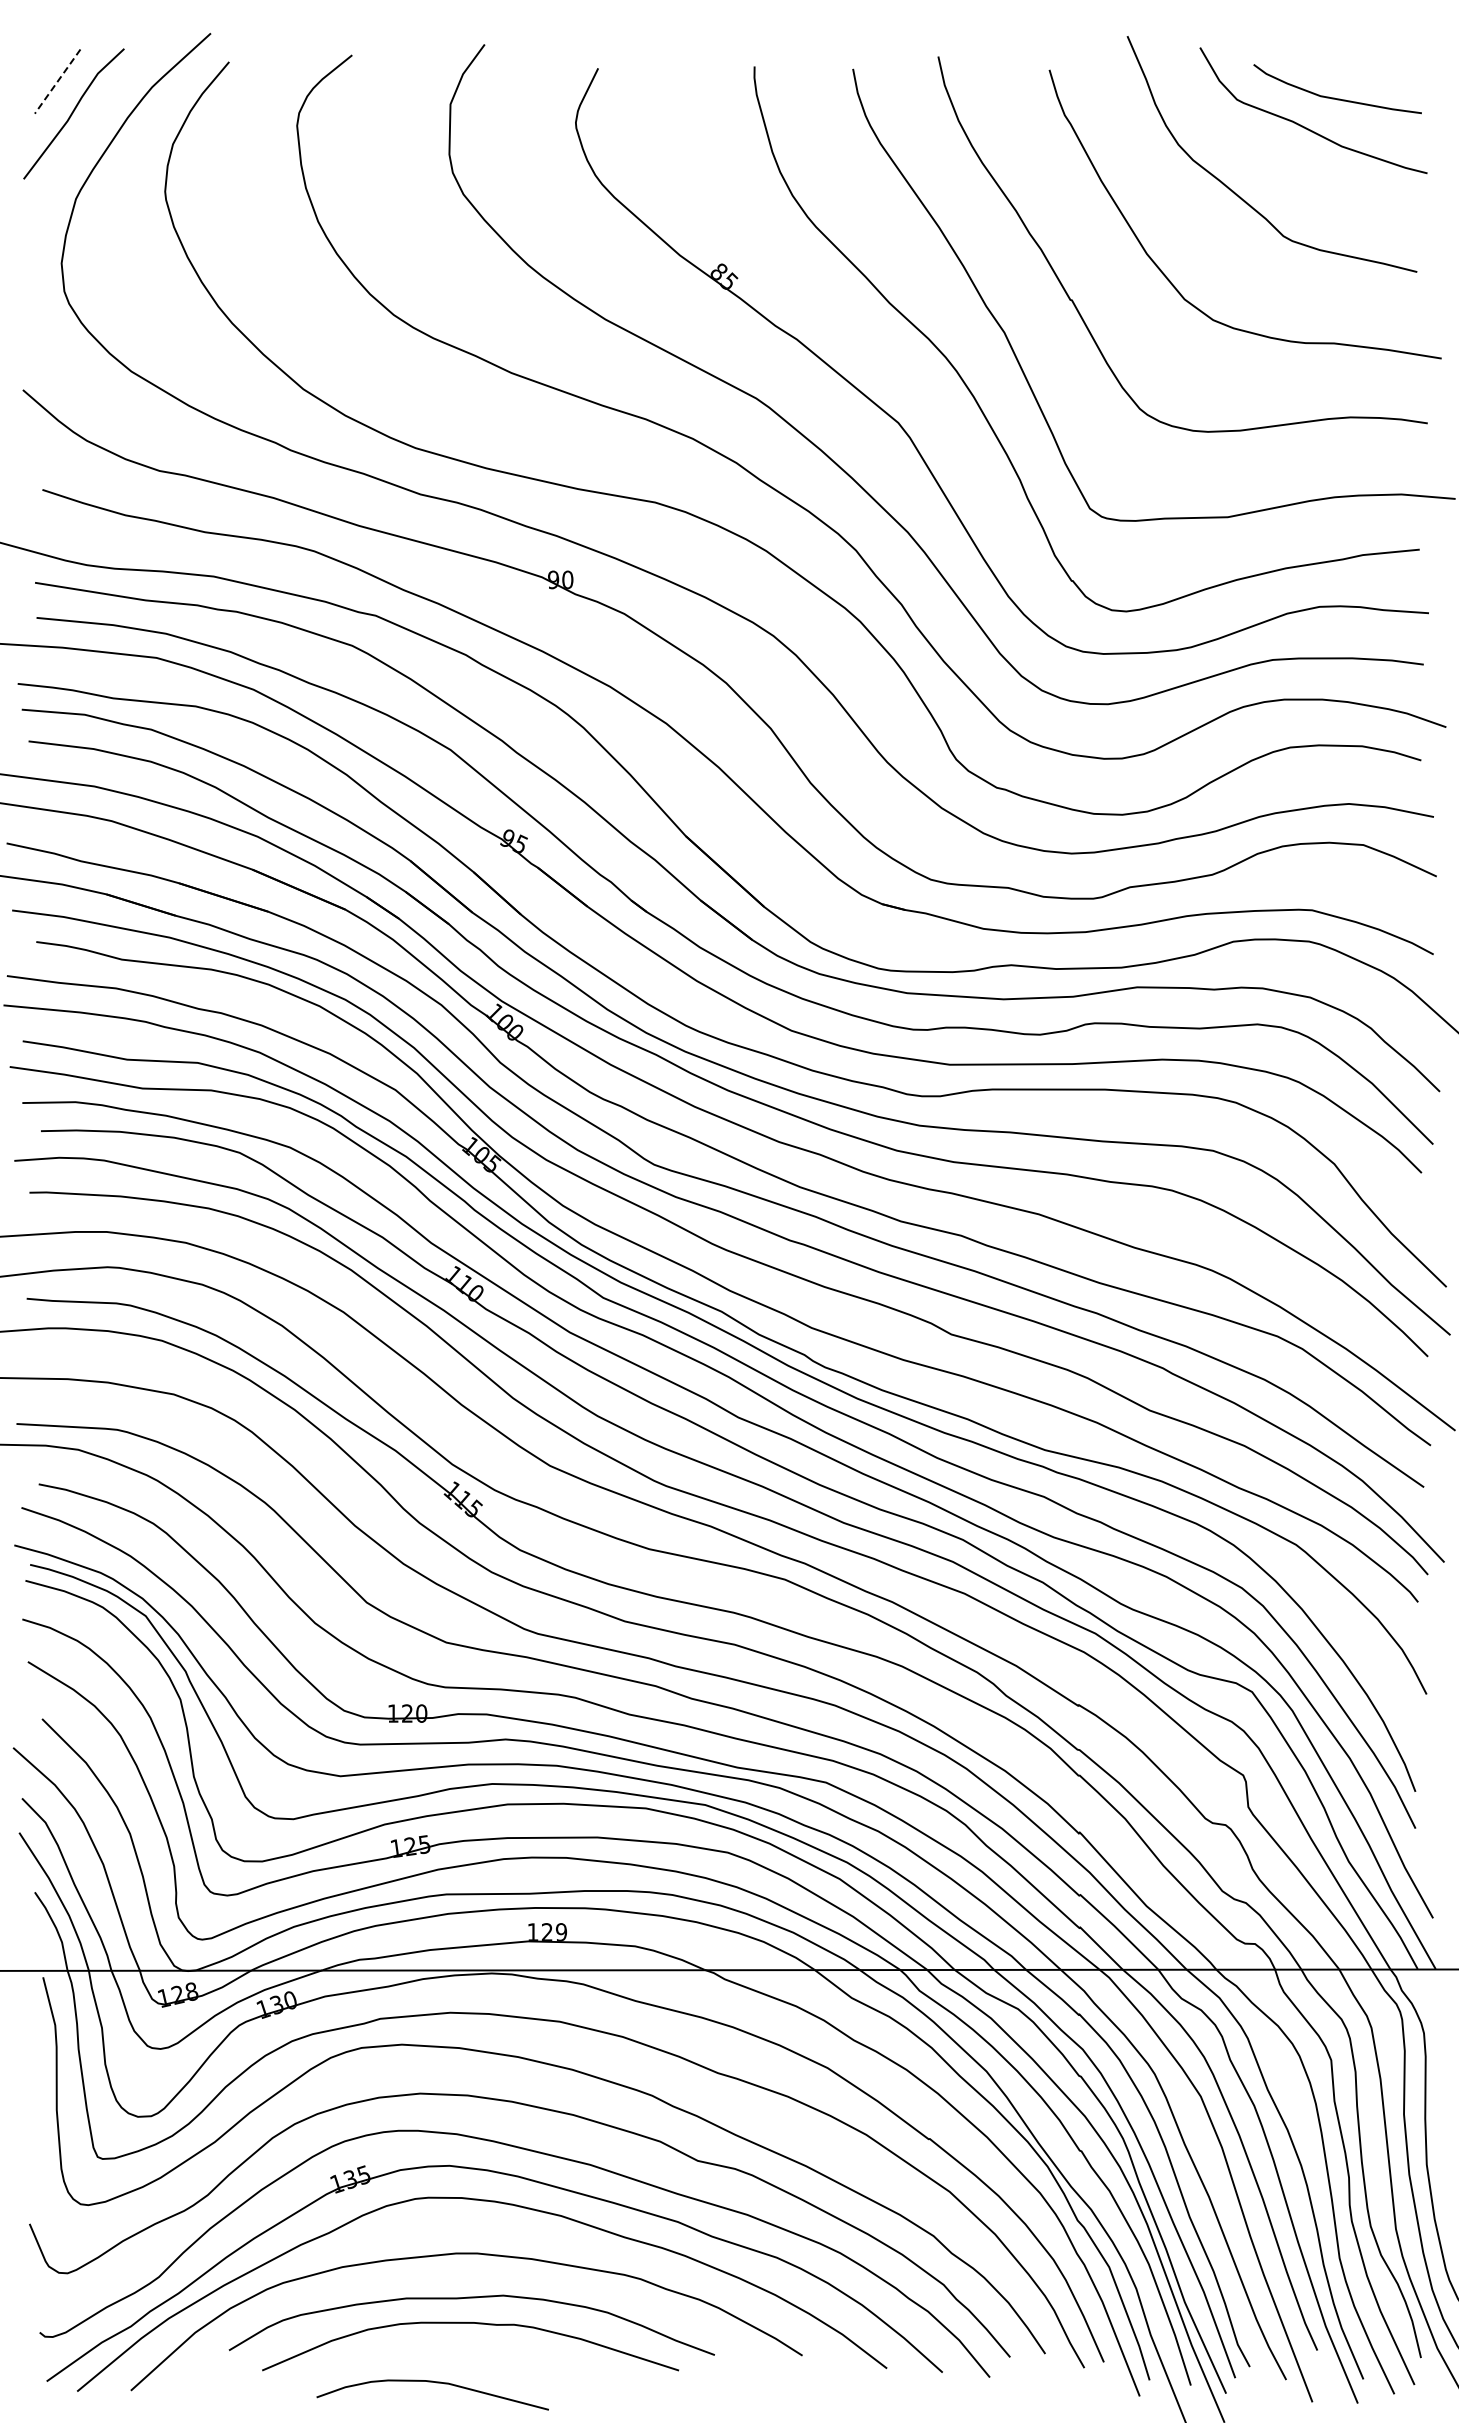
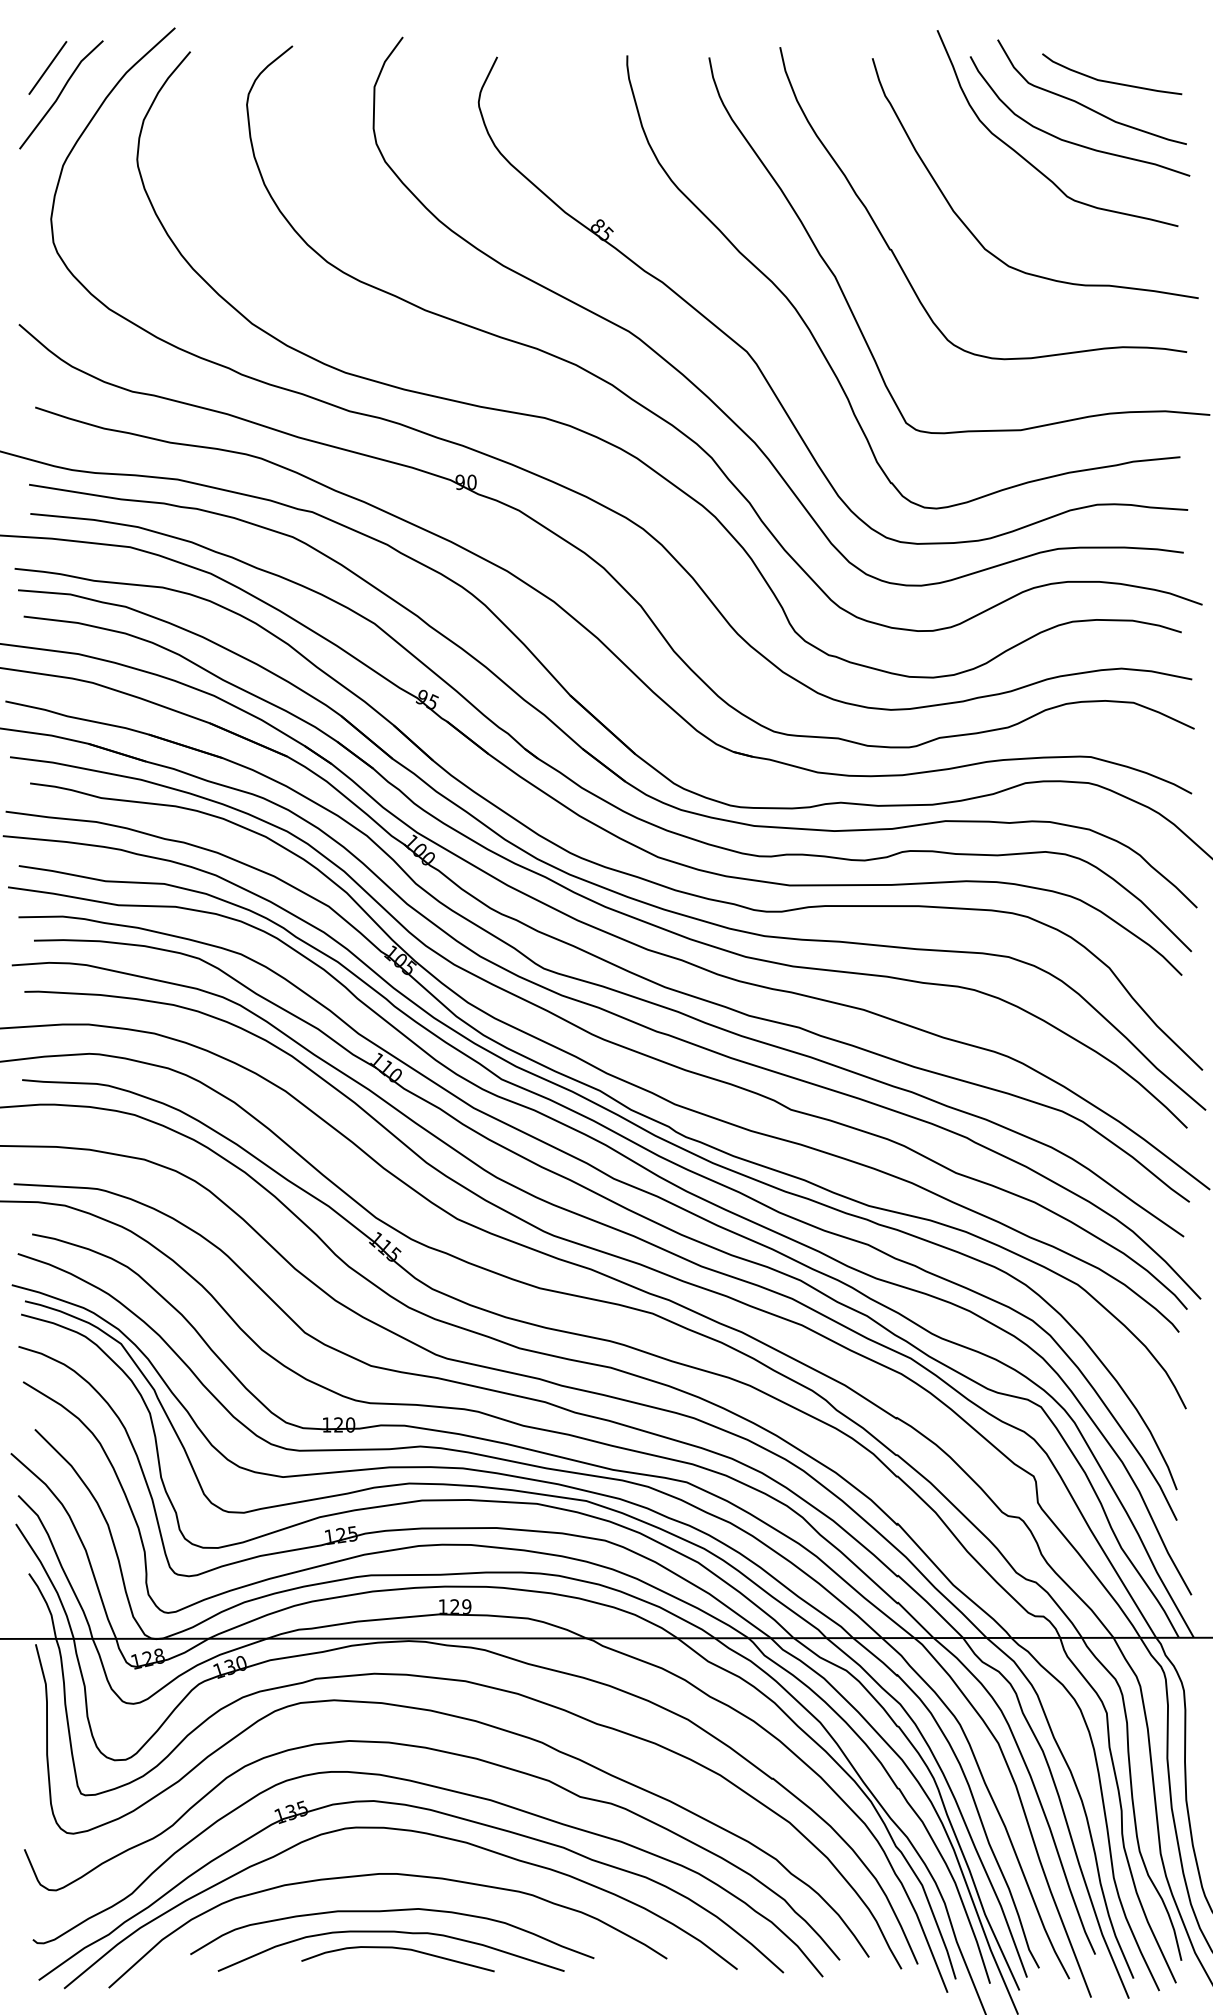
line: (57, 82) -> (47, 68), dashed -> solid
curve: (1292, 171) -> (1074, 142), added
curve: (436, 2383) -> (401, 1949), moved

